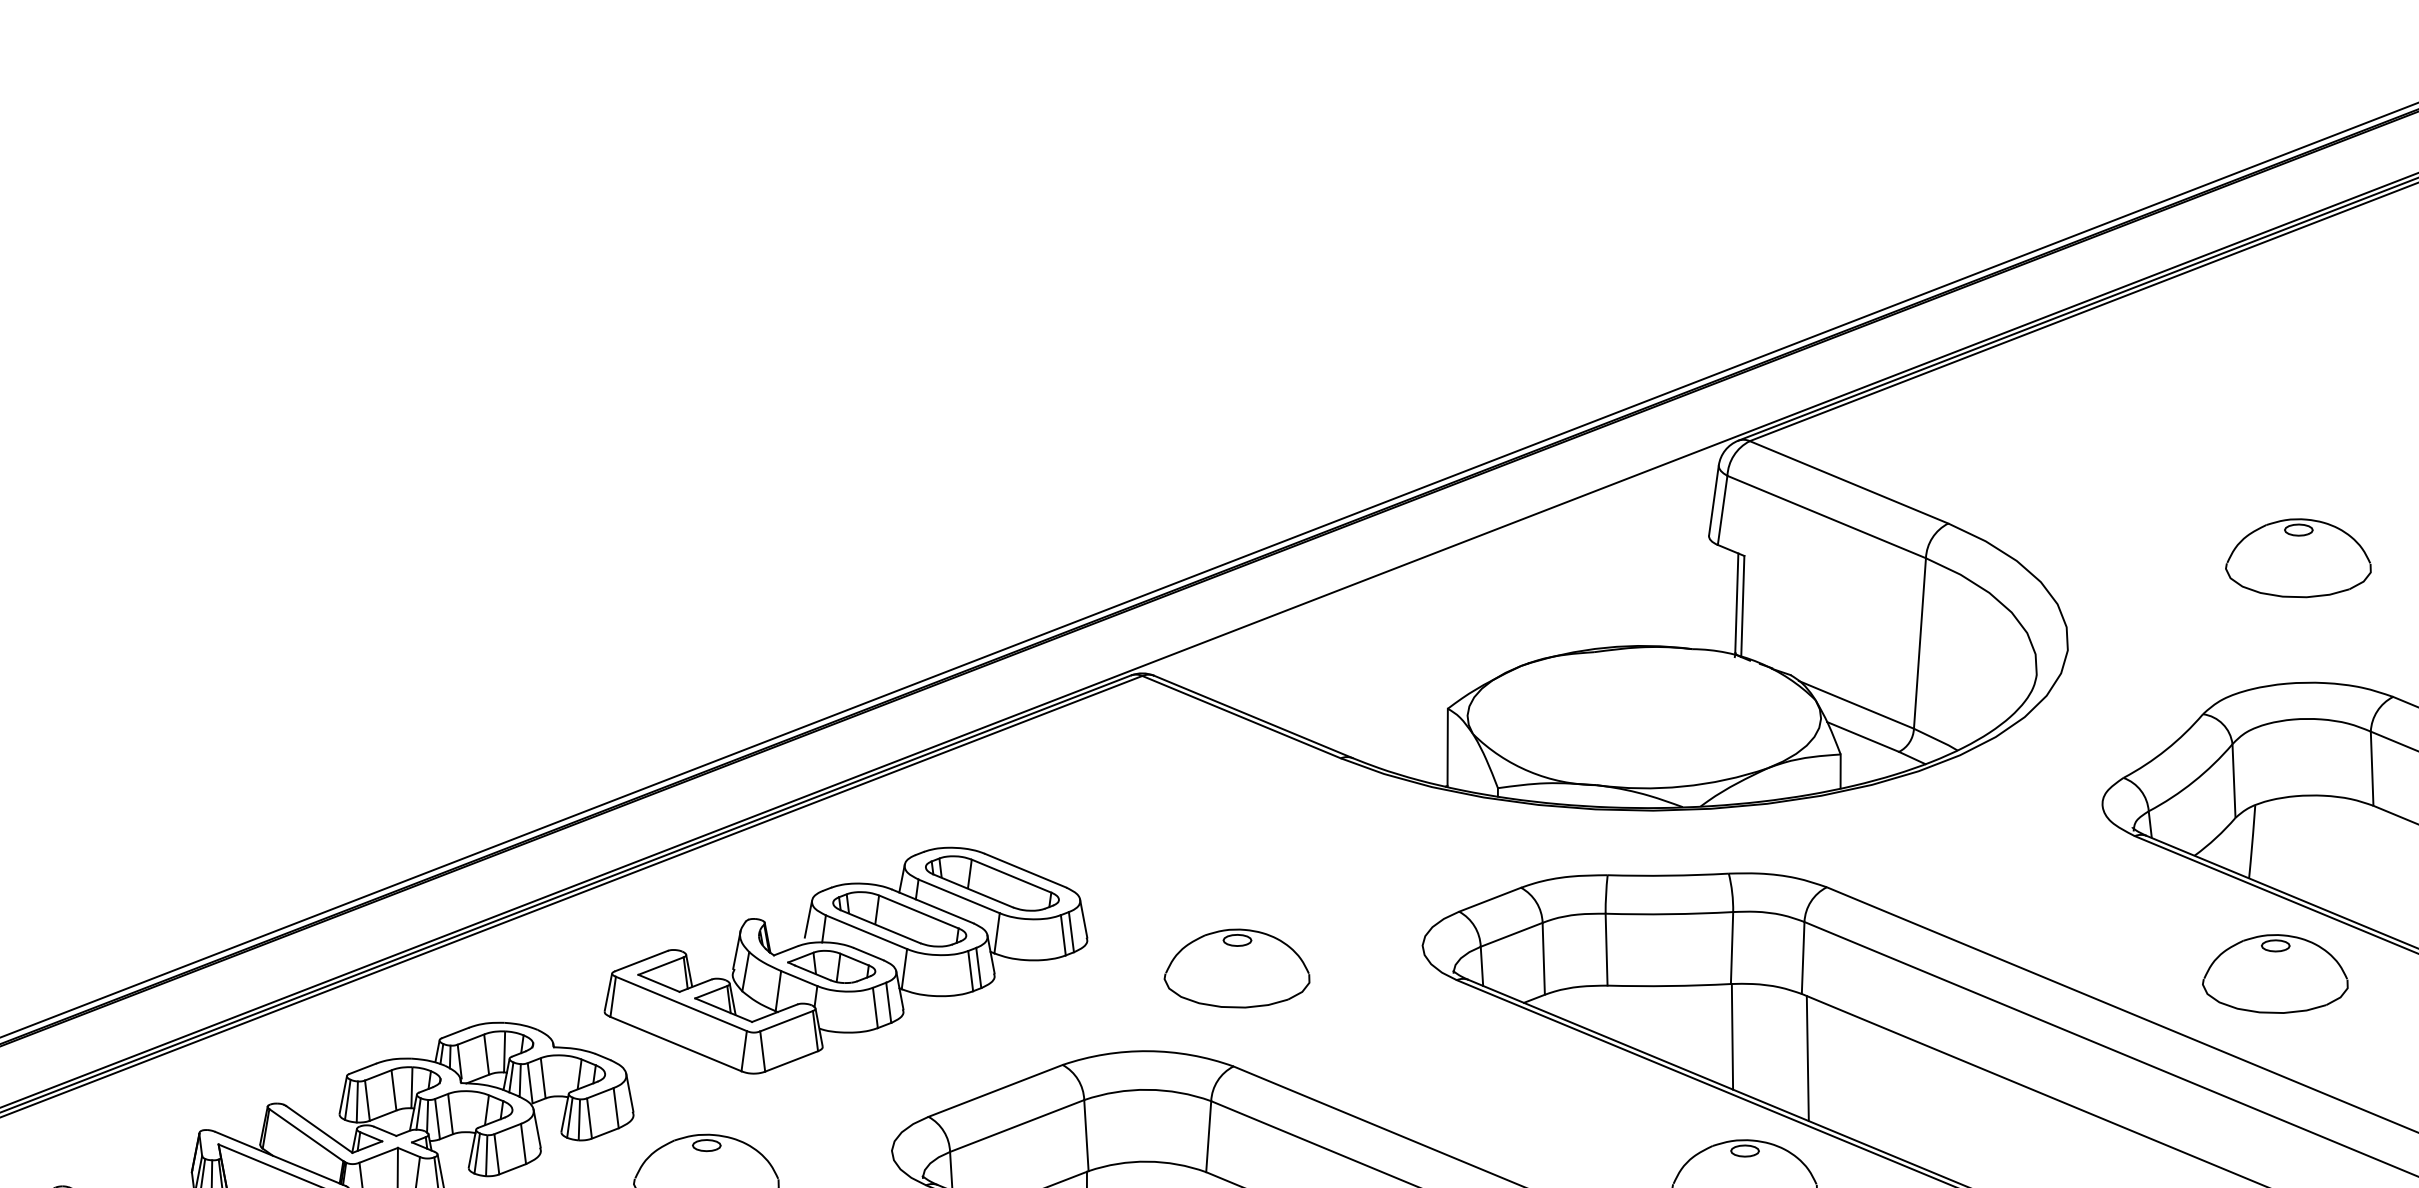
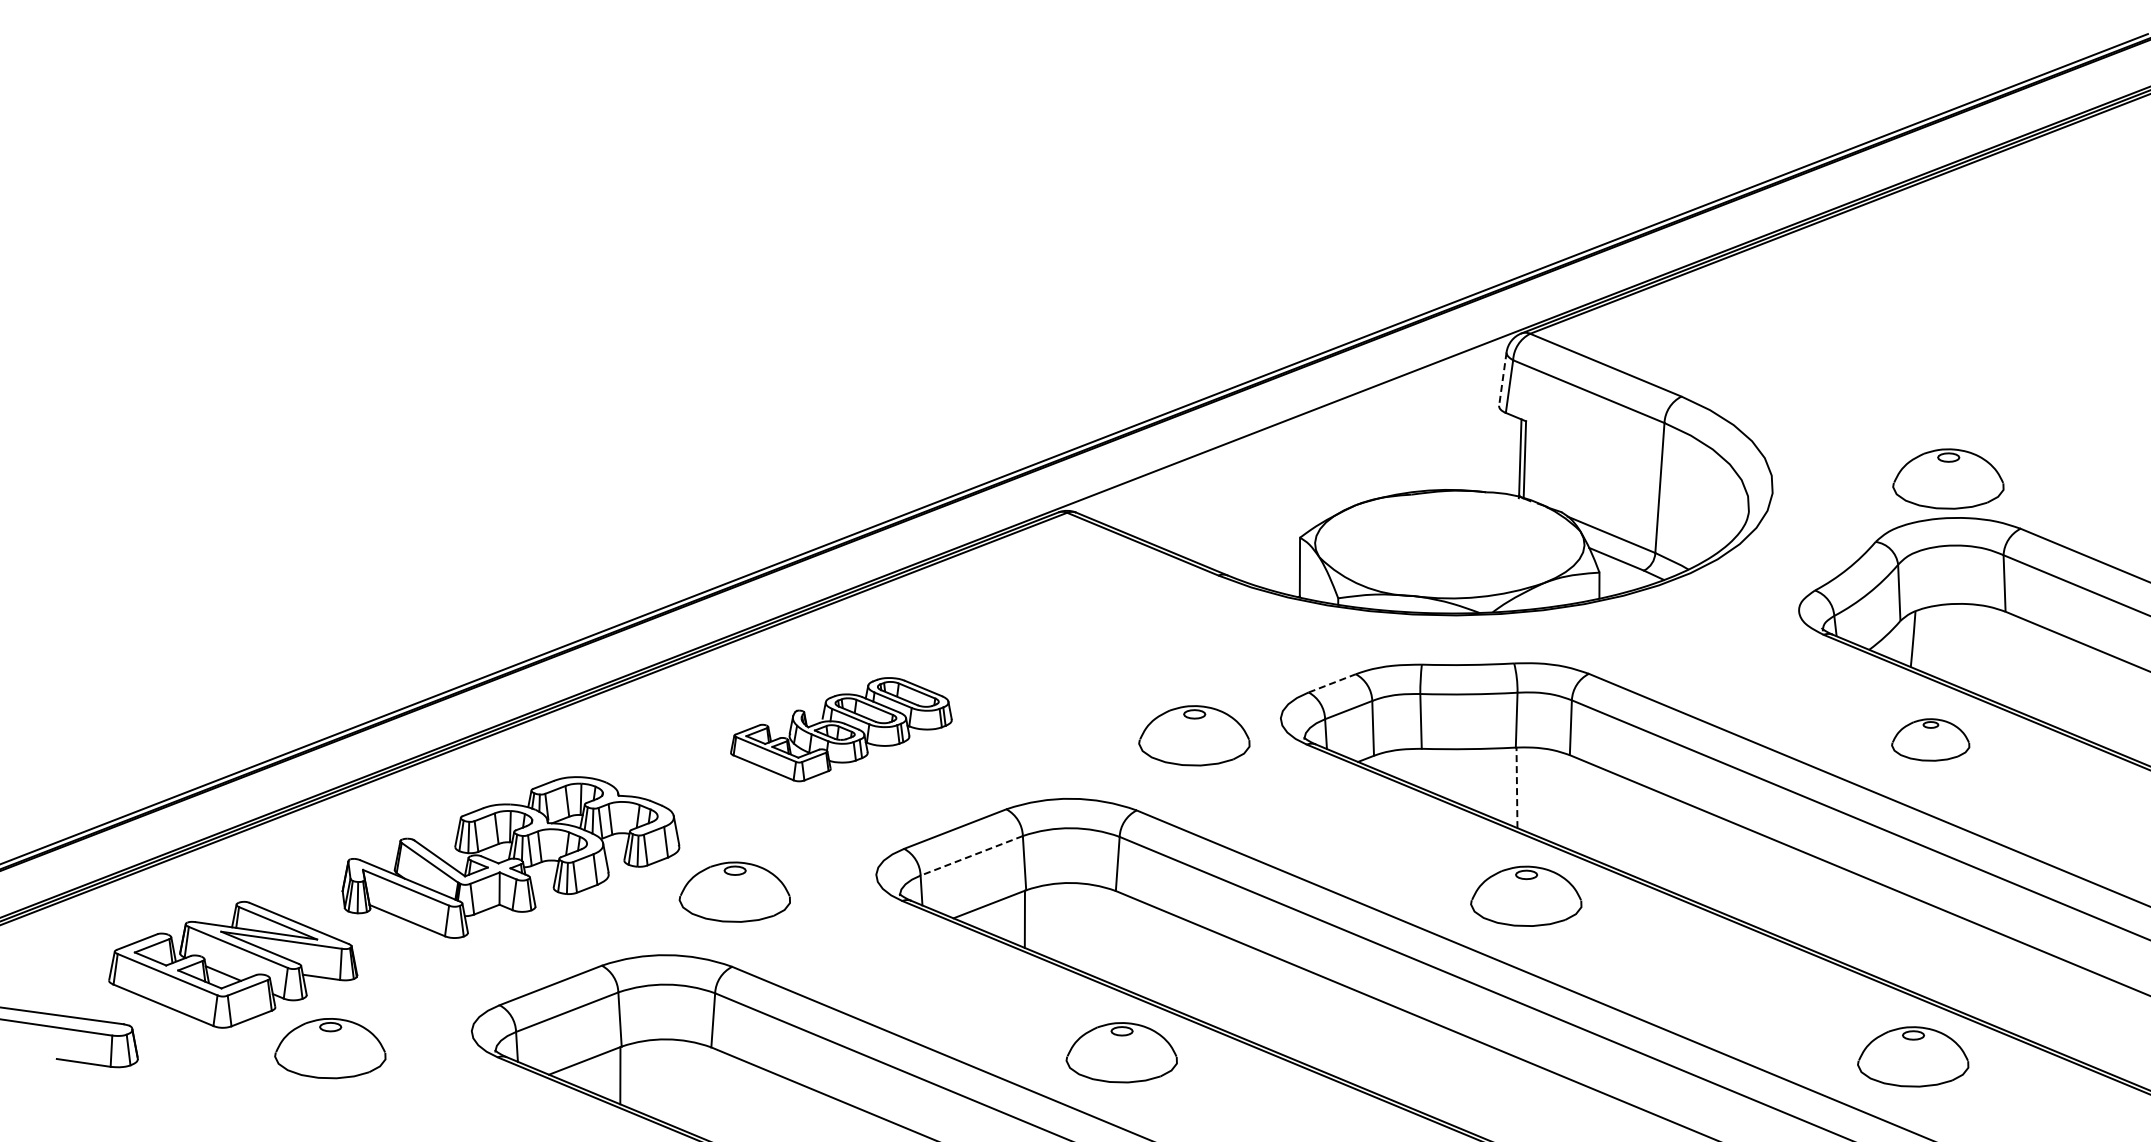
line: (1713, 501) -> (1502, 379), solid -> dashed
part: (2298, 557) -> (1948, 478), moved
line: (1490, 899) -> (1332, 683), solid -> dashed
part: (846, 960) -> (841, 729), size x0.6
part: (1237, 968) -> (1194, 735), moved
part: (2274, 973) -> (1930, 739), size x0.7
line: (1731, 1036) -> (1516, 787), solid -> dashed
line: (1807, 1058) -> (1574, 804), removed
line: (1016, 1125) -> (971, 855), solid -> dashed

